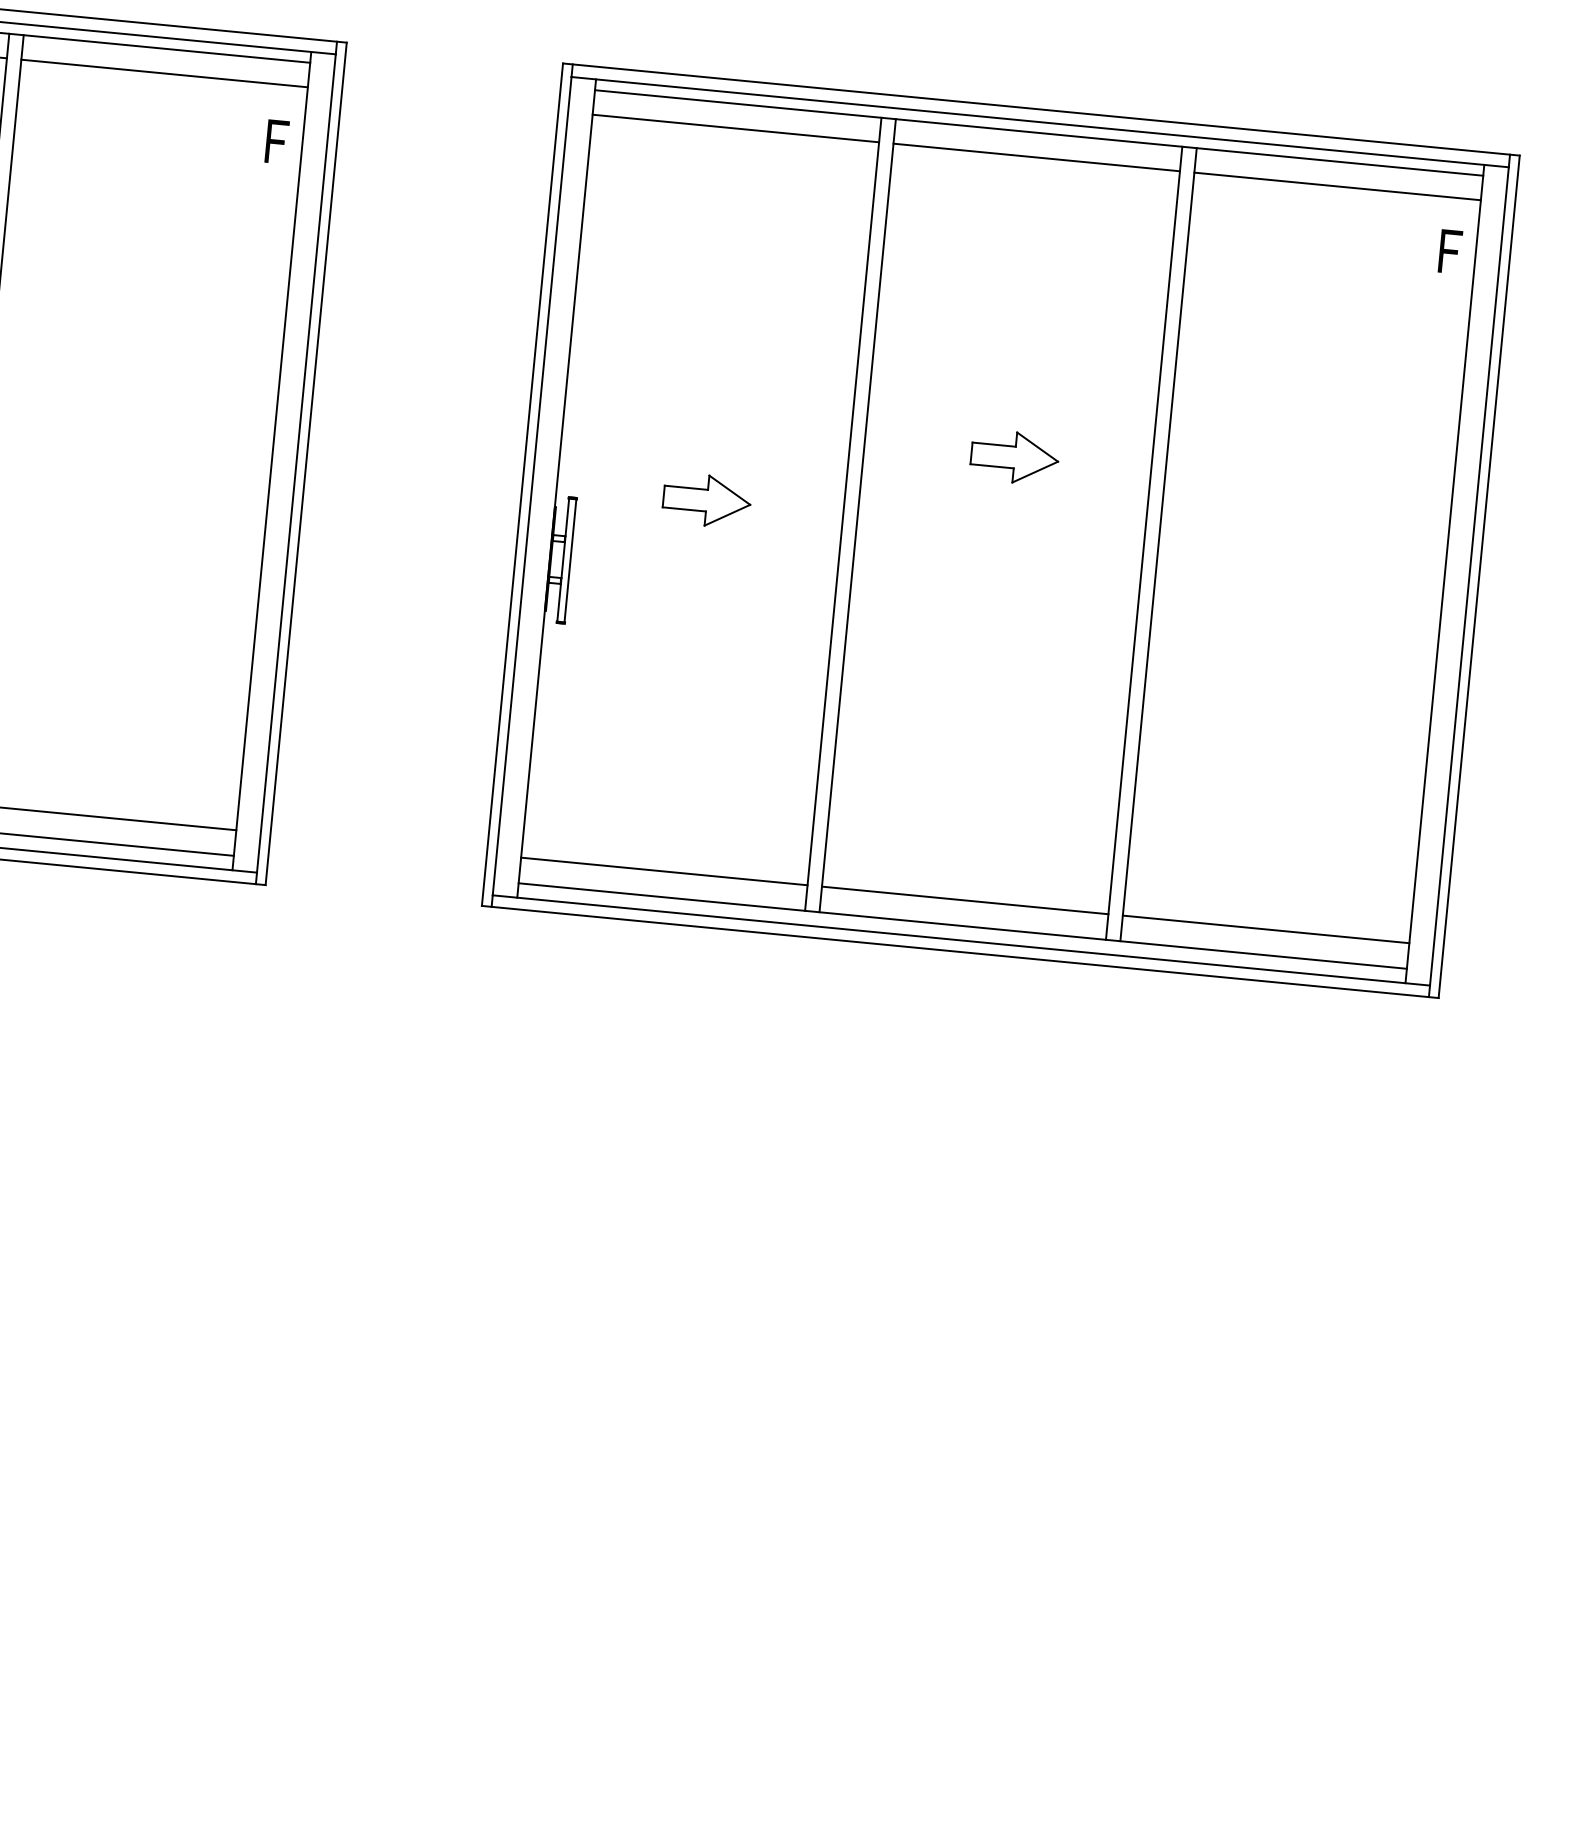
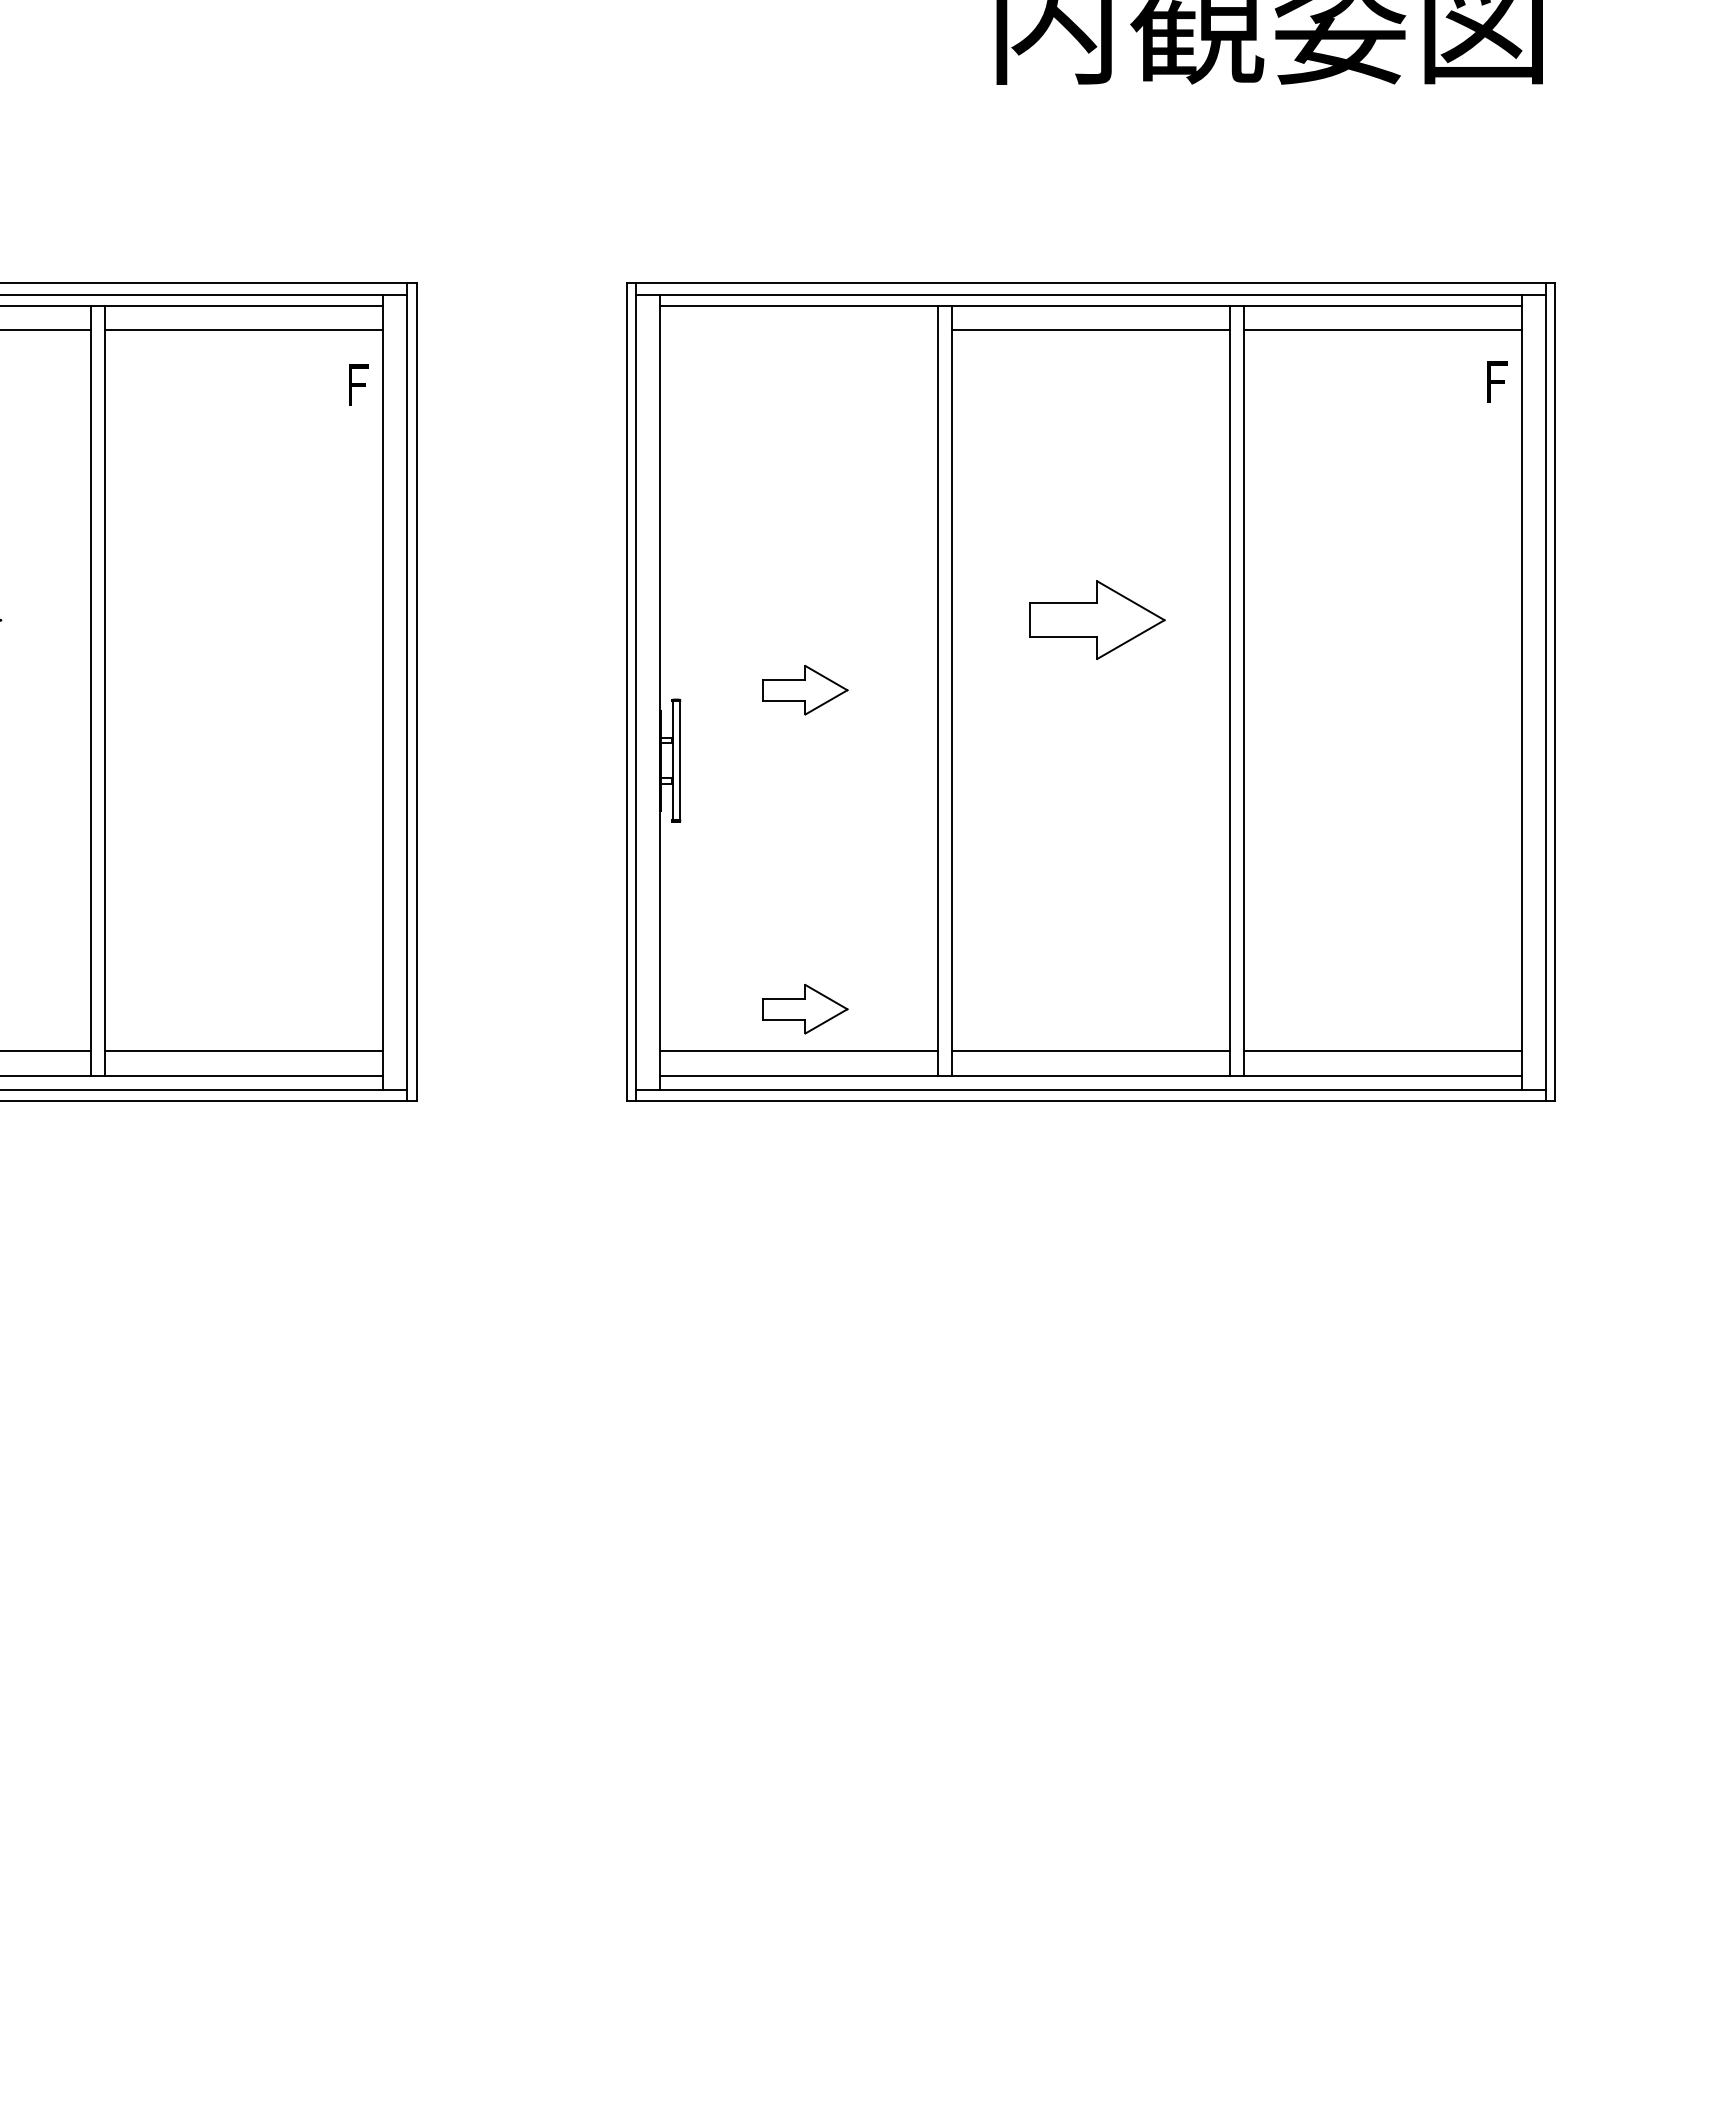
line: (735, 128) -> (798, 329), removed
part: (1014, 457) -> (1097, 620), size x1.6
part: (675, 829) -> (805, 1009), added

